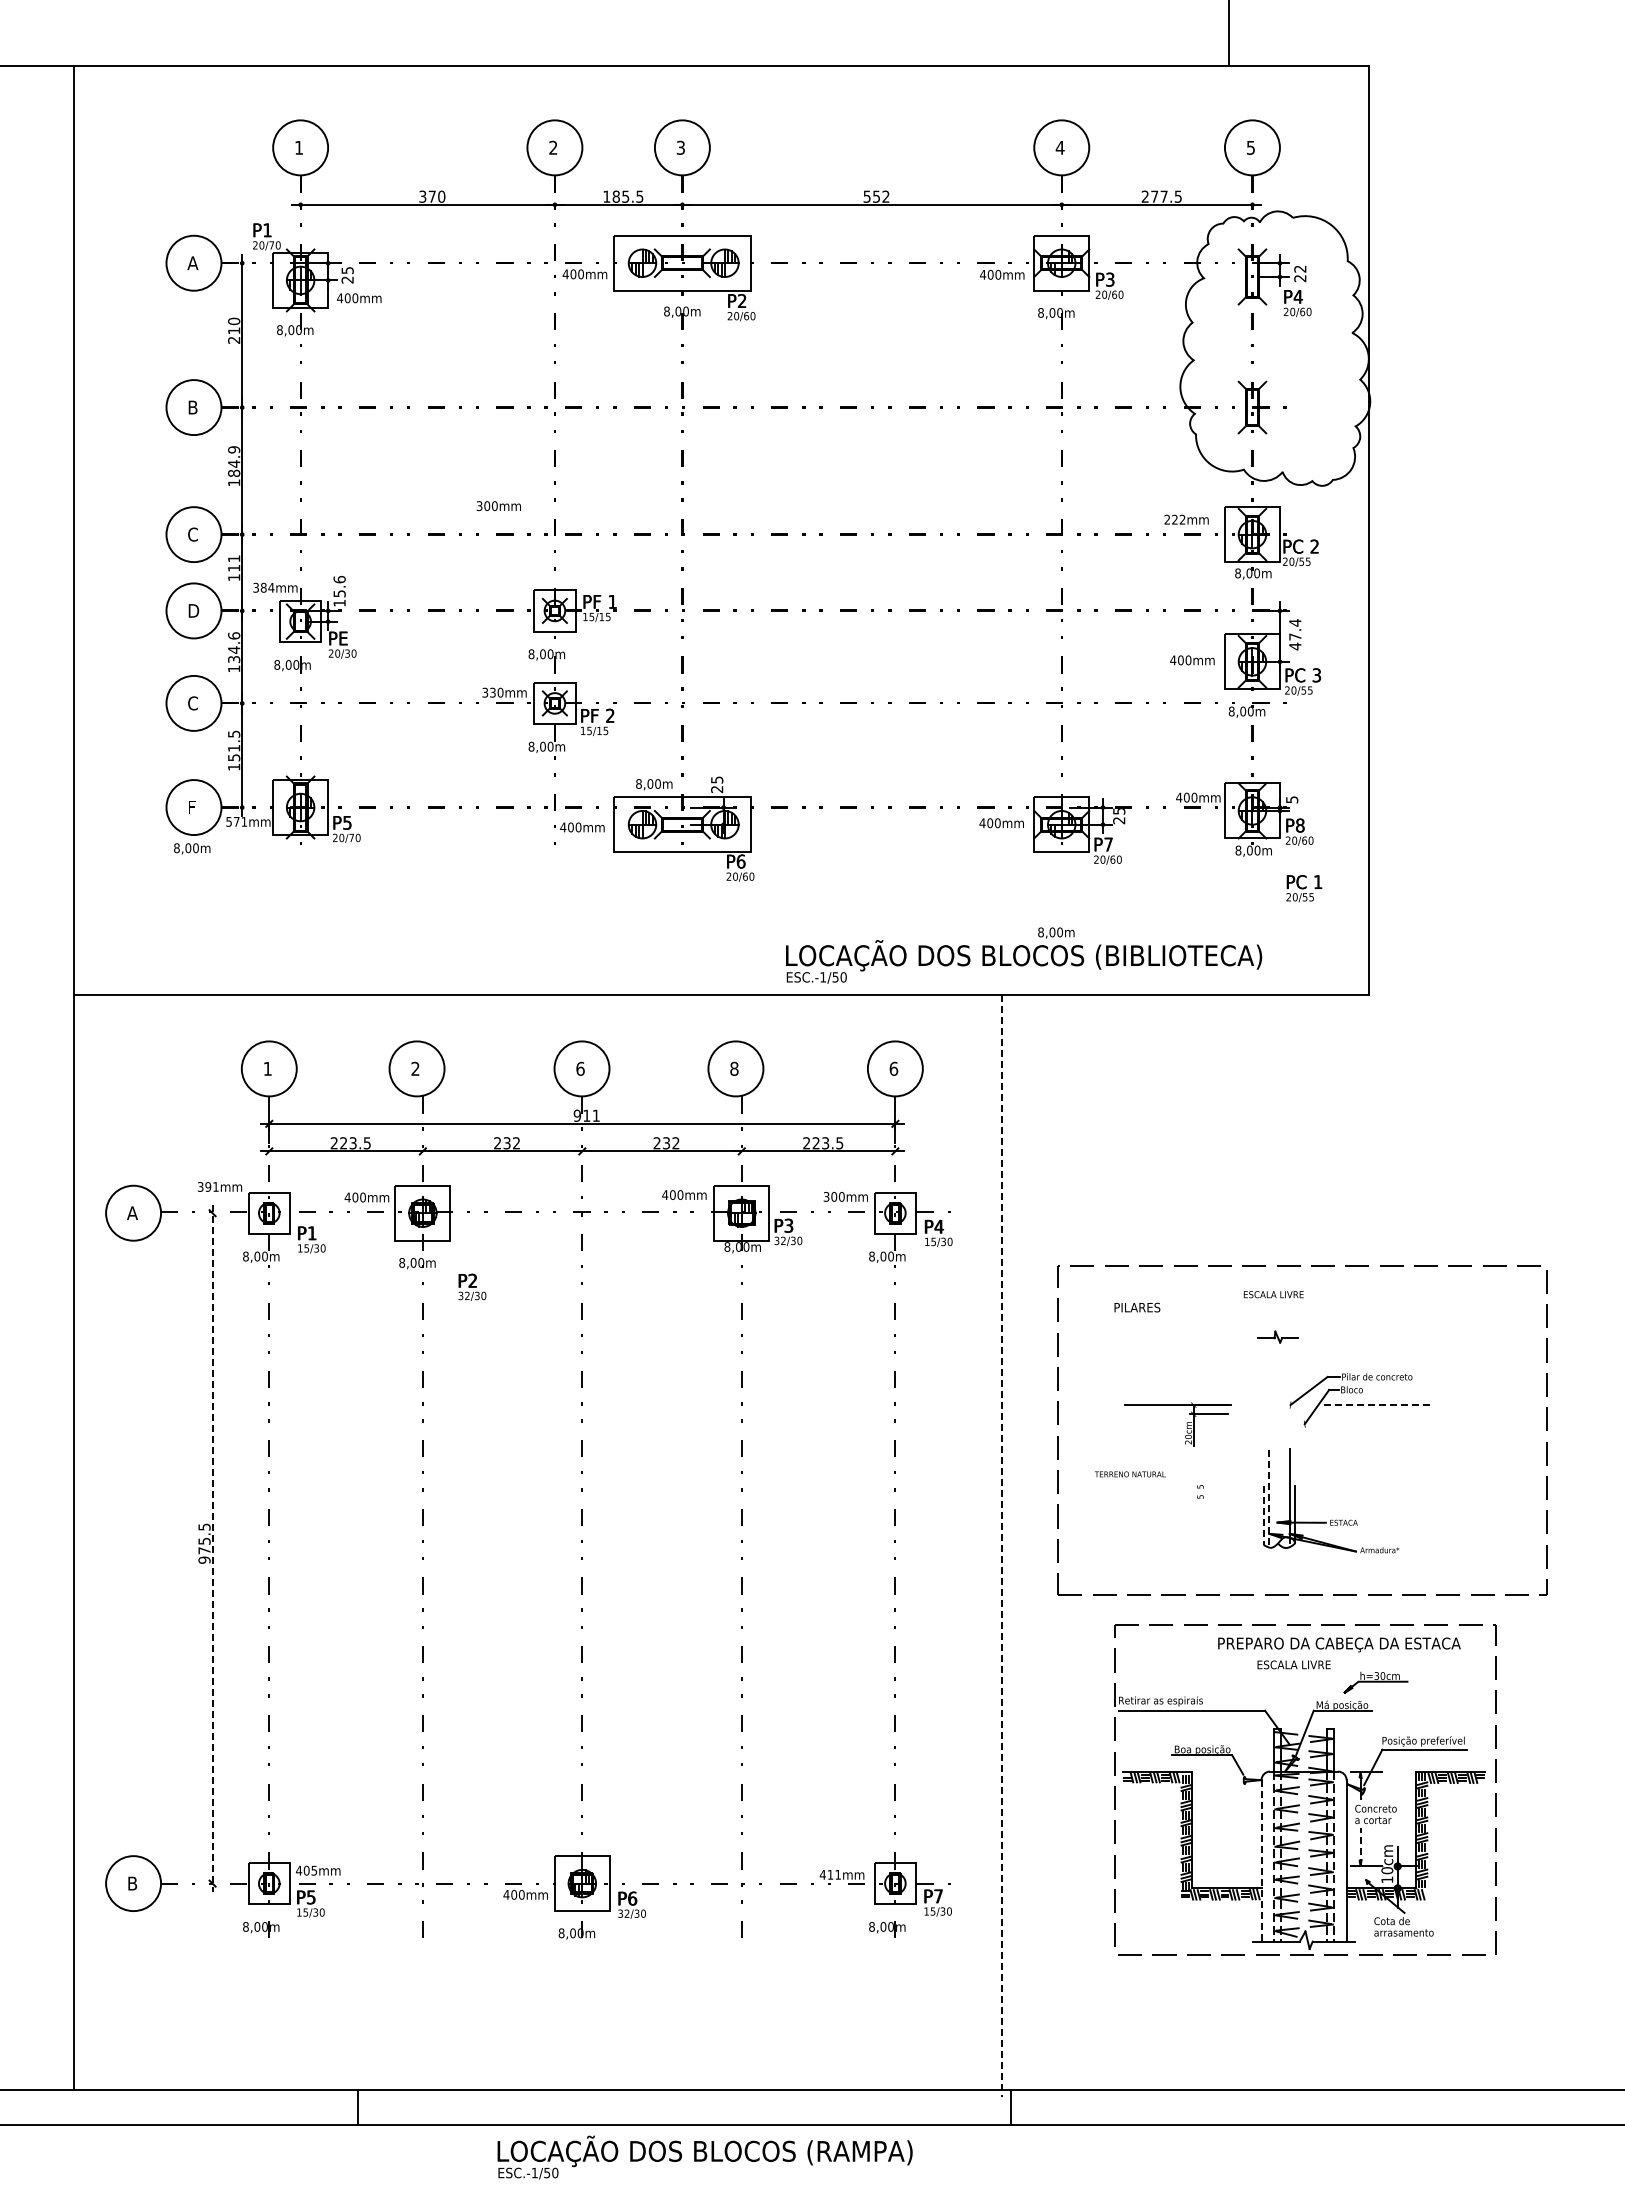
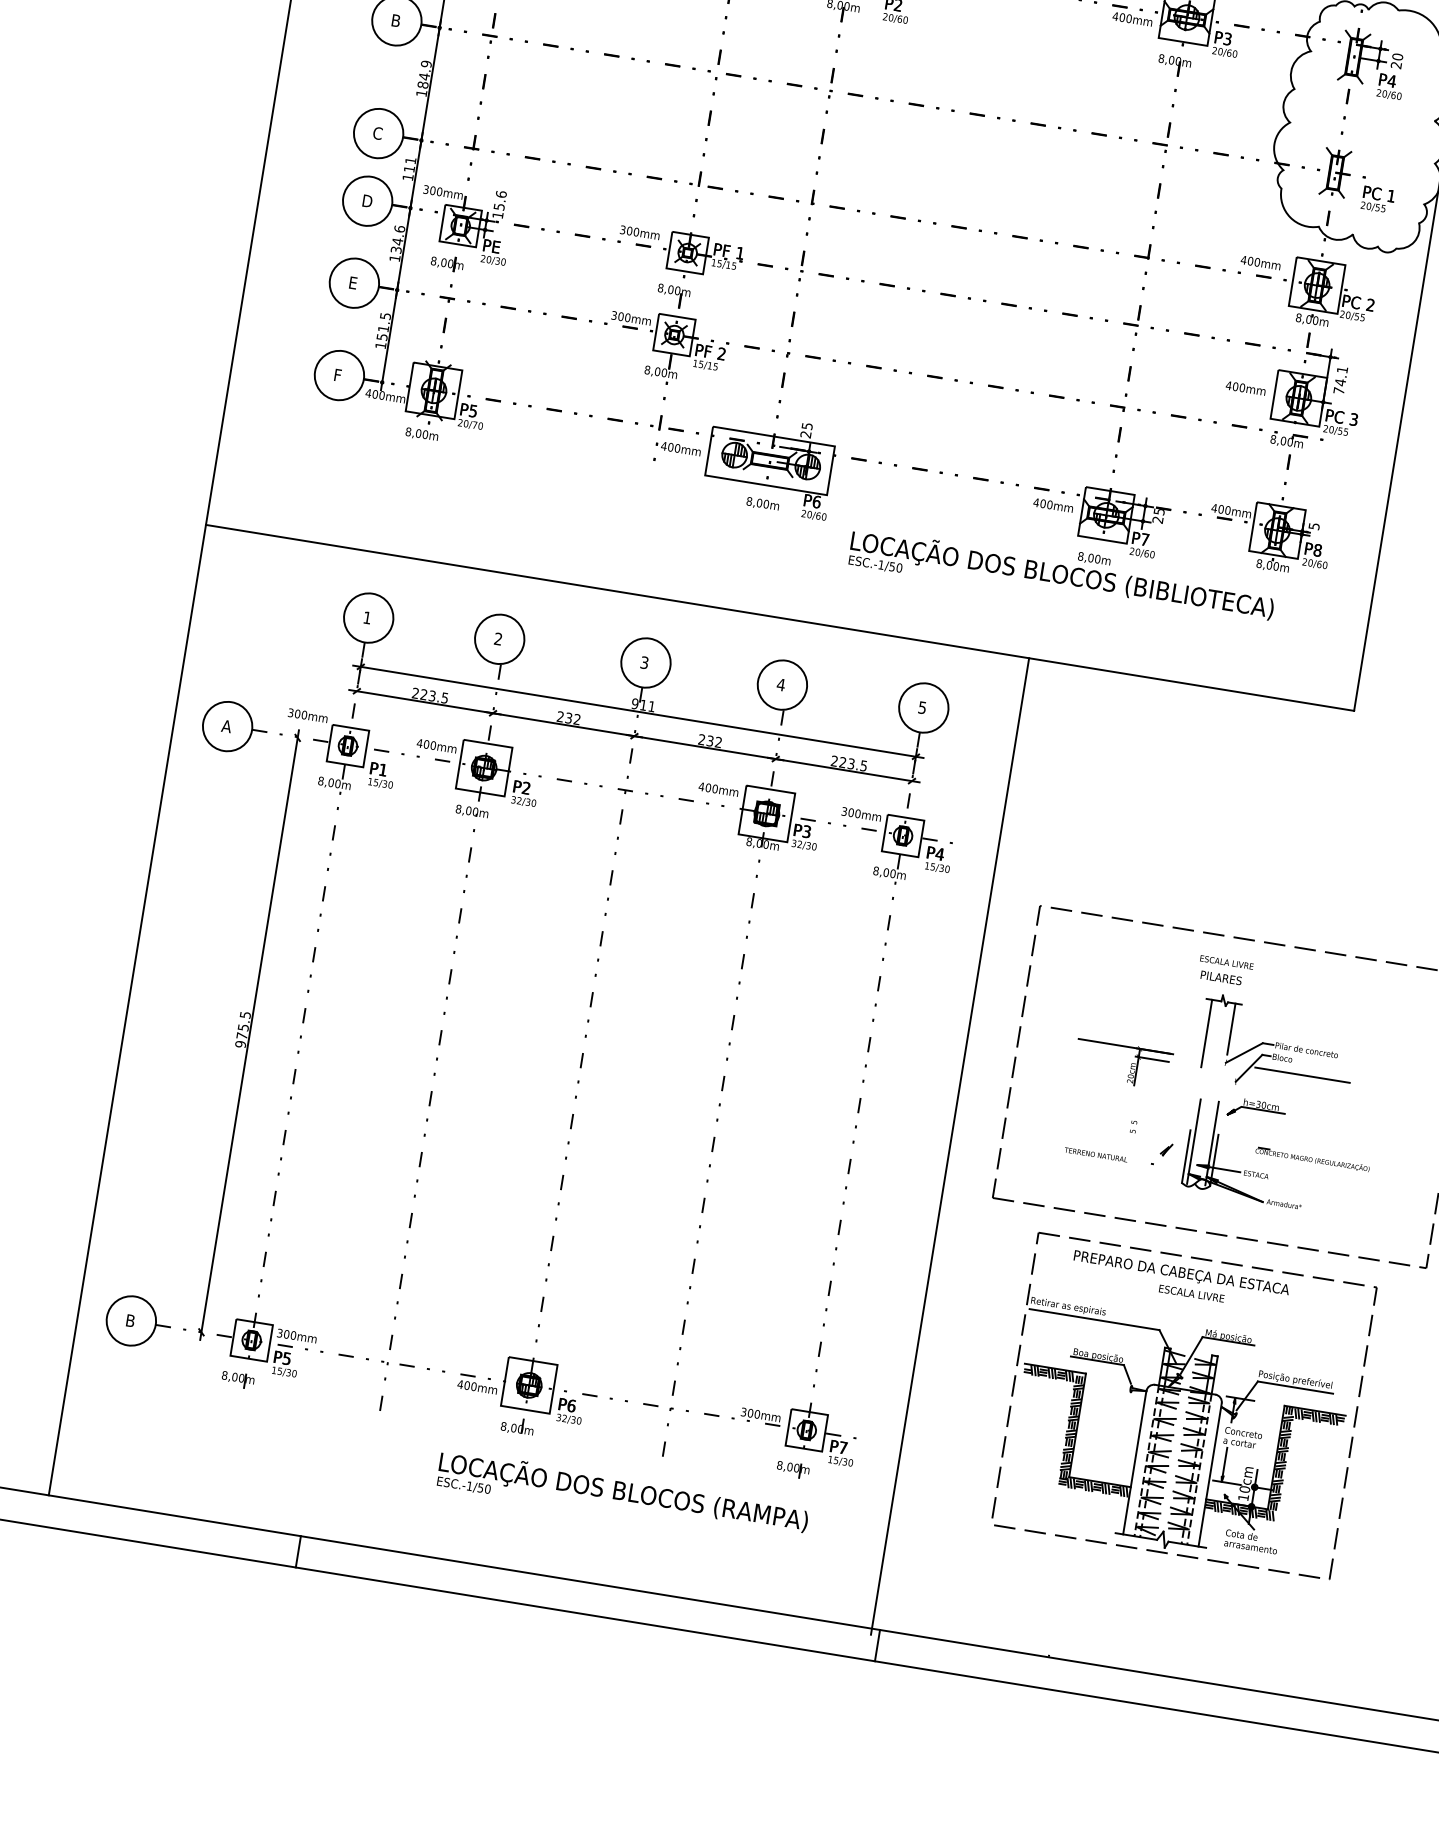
text: (1300, 268) -> (1397, 56), 22 -> 20
text: (498, 506) -> (639, 233), moved
text: (1174, 519) -> (1250, 260), 222mm -> 400mm
text: (267, 587) -> (436, 191), 384mm -> 300mm
text: (1295, 634) -> (1340, 380), 47.4 -> 74.1
text: (492, 692) -> (620, 316), 330mm -> 300mm
text: (192, 703) -> (353, 283), C -> E
text: (654, 784) -> (763, 504), moved
text: (236, 821) -> (375, 394), 571mm -> 400mm
text: (192, 848) -> (422, 434), moved
text: (1304, 888) -> (1378, 199), moved
text: (1024, 955) -> (1062, 574), moved
text: (580, 1068) -> (644, 662), 6 -> 3
text: (733, 1068) -> (780, 684), 8 -> 4
text: (893, 1068) -> (922, 707), 6 -> 5
text: (211, 1186) -> (300, 714), 391mm -> 300mm
text: (472, 1286) -> (525, 793), moved
text: (1137, 1307) -> (1221, 977), moved
line: (1290, 1366) -> (1231, 1028), added
line: (1264, 1376) -> (1206, 1033), added
line: (1376, 1405) -> (1302, 1075), dashed -> solid
text: (1129, 1474) -> (1095, 1154), moved
part: (1402, 1496) -> (1312, 1159), added
line: (1269, 1497) -> (1193, 1141), dashed -> solid
line: (1263, 1515) -> (1186, 1156), dashed -> solid
part: (1236, 1516) -> (1161, 1153), added
line: (1002, 1546) -> (950, 1146), dashed -> solid
line: (212, 1548) -> (249, 1035), dashed -> solid
text: (1339, 1644) -> (1181, 1273), moved
part: (1375, 1682) -> (1256, 1110), moved
line: (1360, 1846) -> (1224, 1464), dashed -> solid
line: (1261, 1860) -> (1134, 1462), dashed -> solid
text: (306, 1870) -> (286, 1334), 405mm -> 300mm
text: (830, 1874) -> (750, 1412), 411mm -> 300mm
text: (704, 2157) -> (622, 1496), moved

